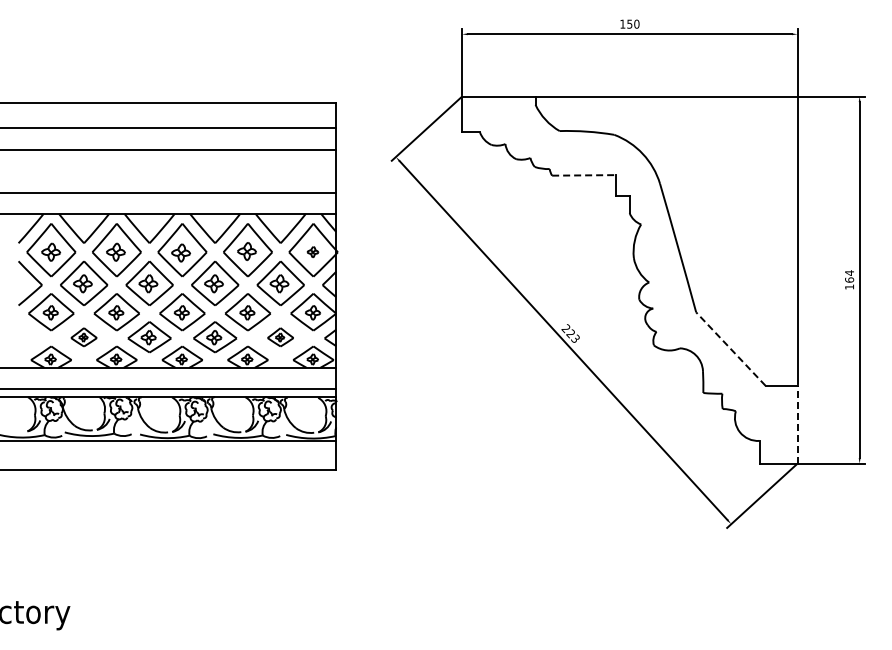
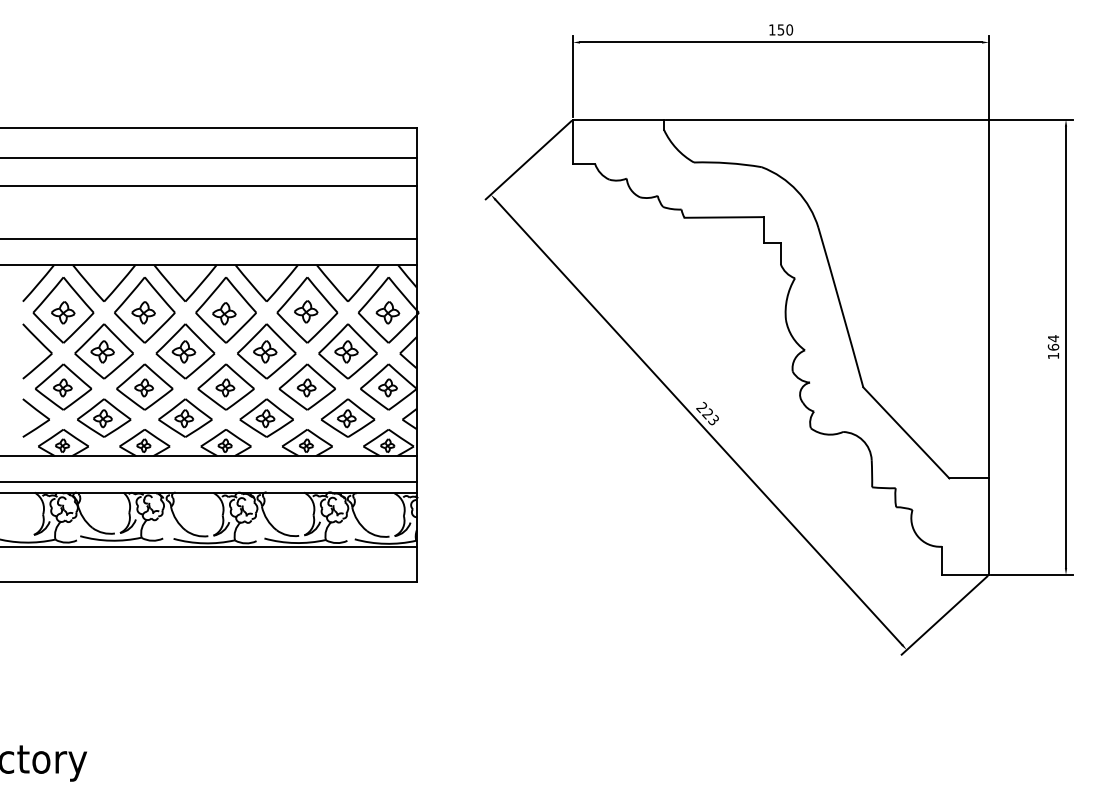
line: (583, 175) -> (723, 217), dashed -> solid
part: (312, 251) -> (387, 311), size x1.67
part: (29, 337) -> (36, 418), added
part: (83, 337) -> (103, 418), size x1.67
part: (280, 337) -> (347, 418), size x1.67
line: (730, 349) -> (905, 433), dashed -> solid
line: (797, 424) -> (988, 526), dashed -> solid

